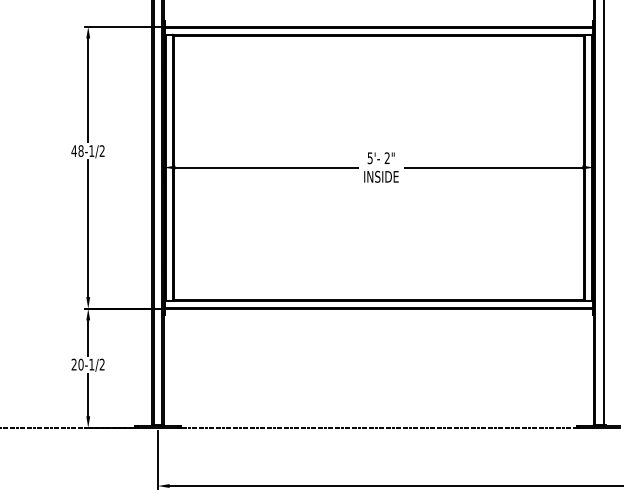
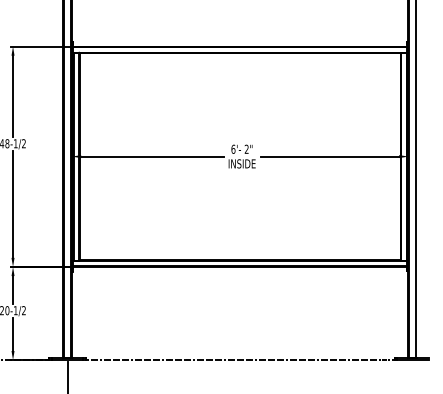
text: (369, 158) -> (232, 149), 5'- -> 6'-

